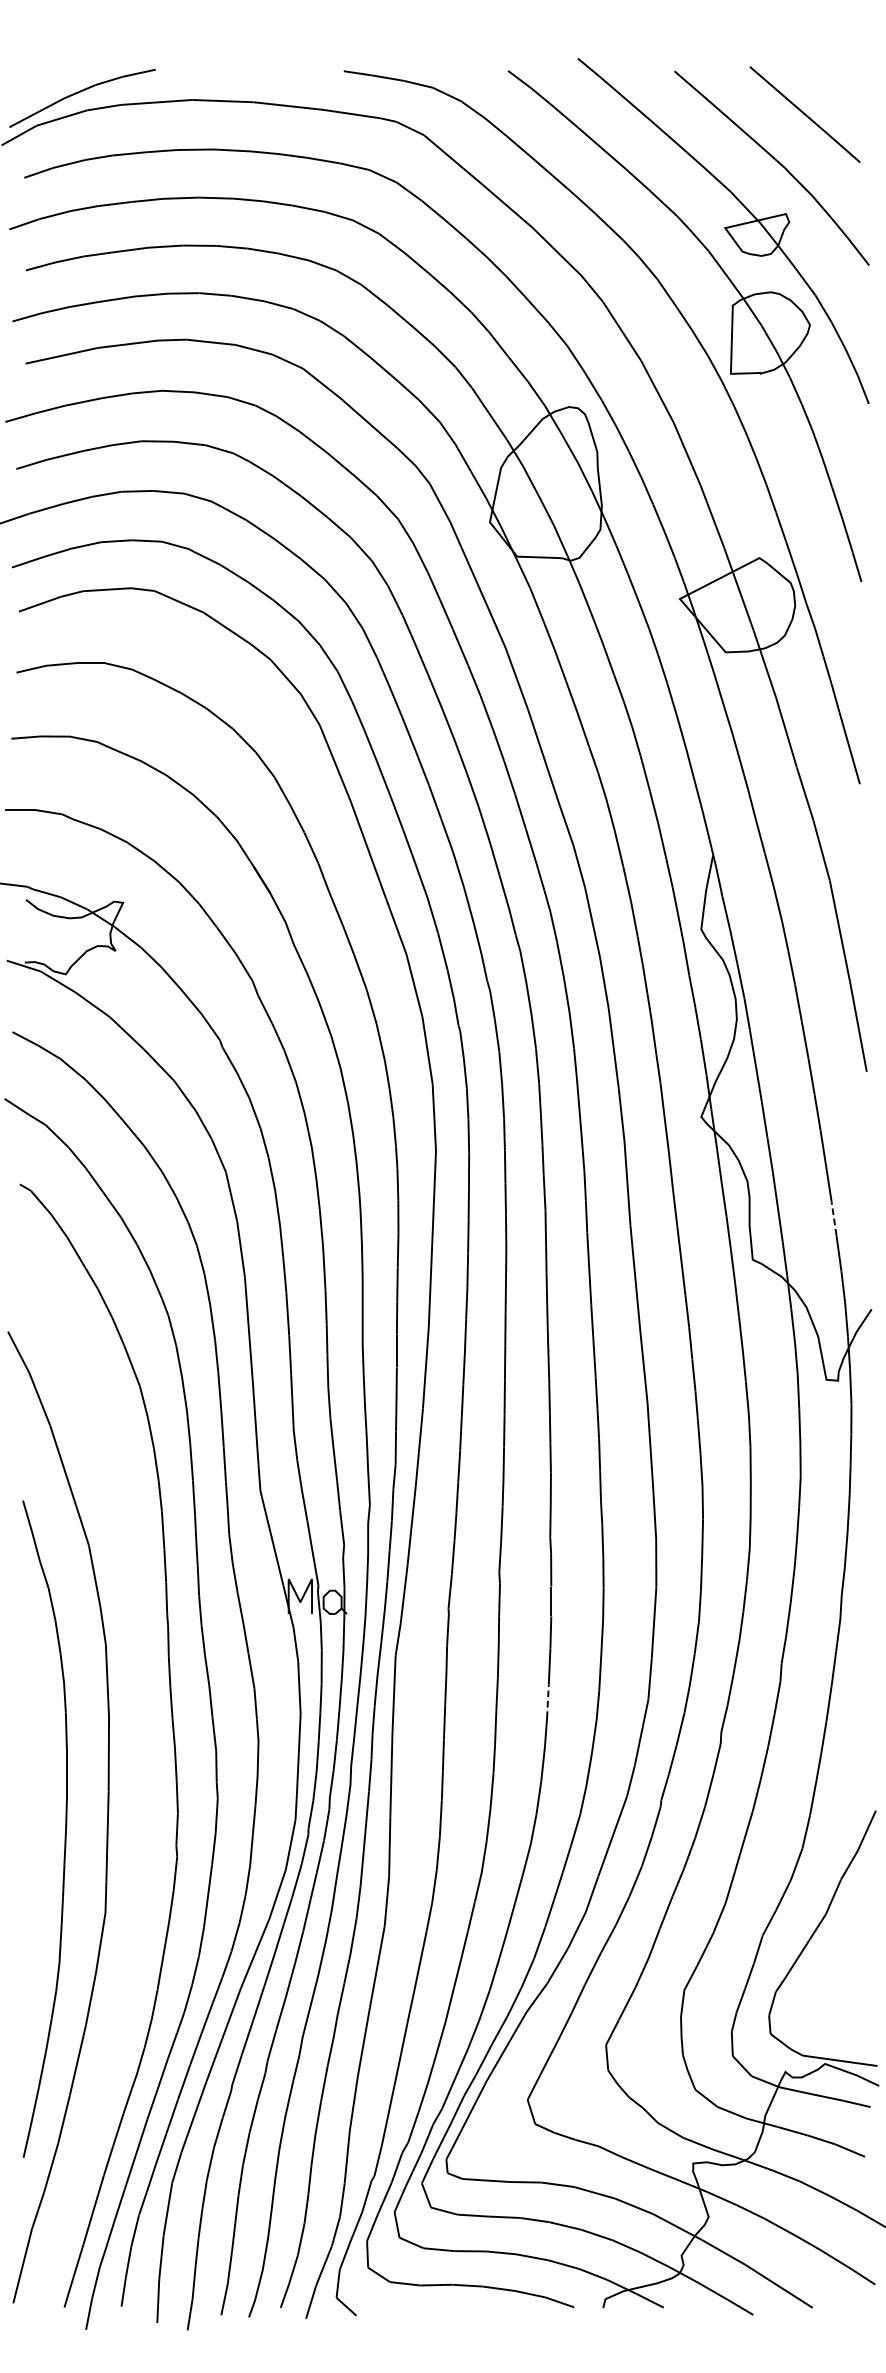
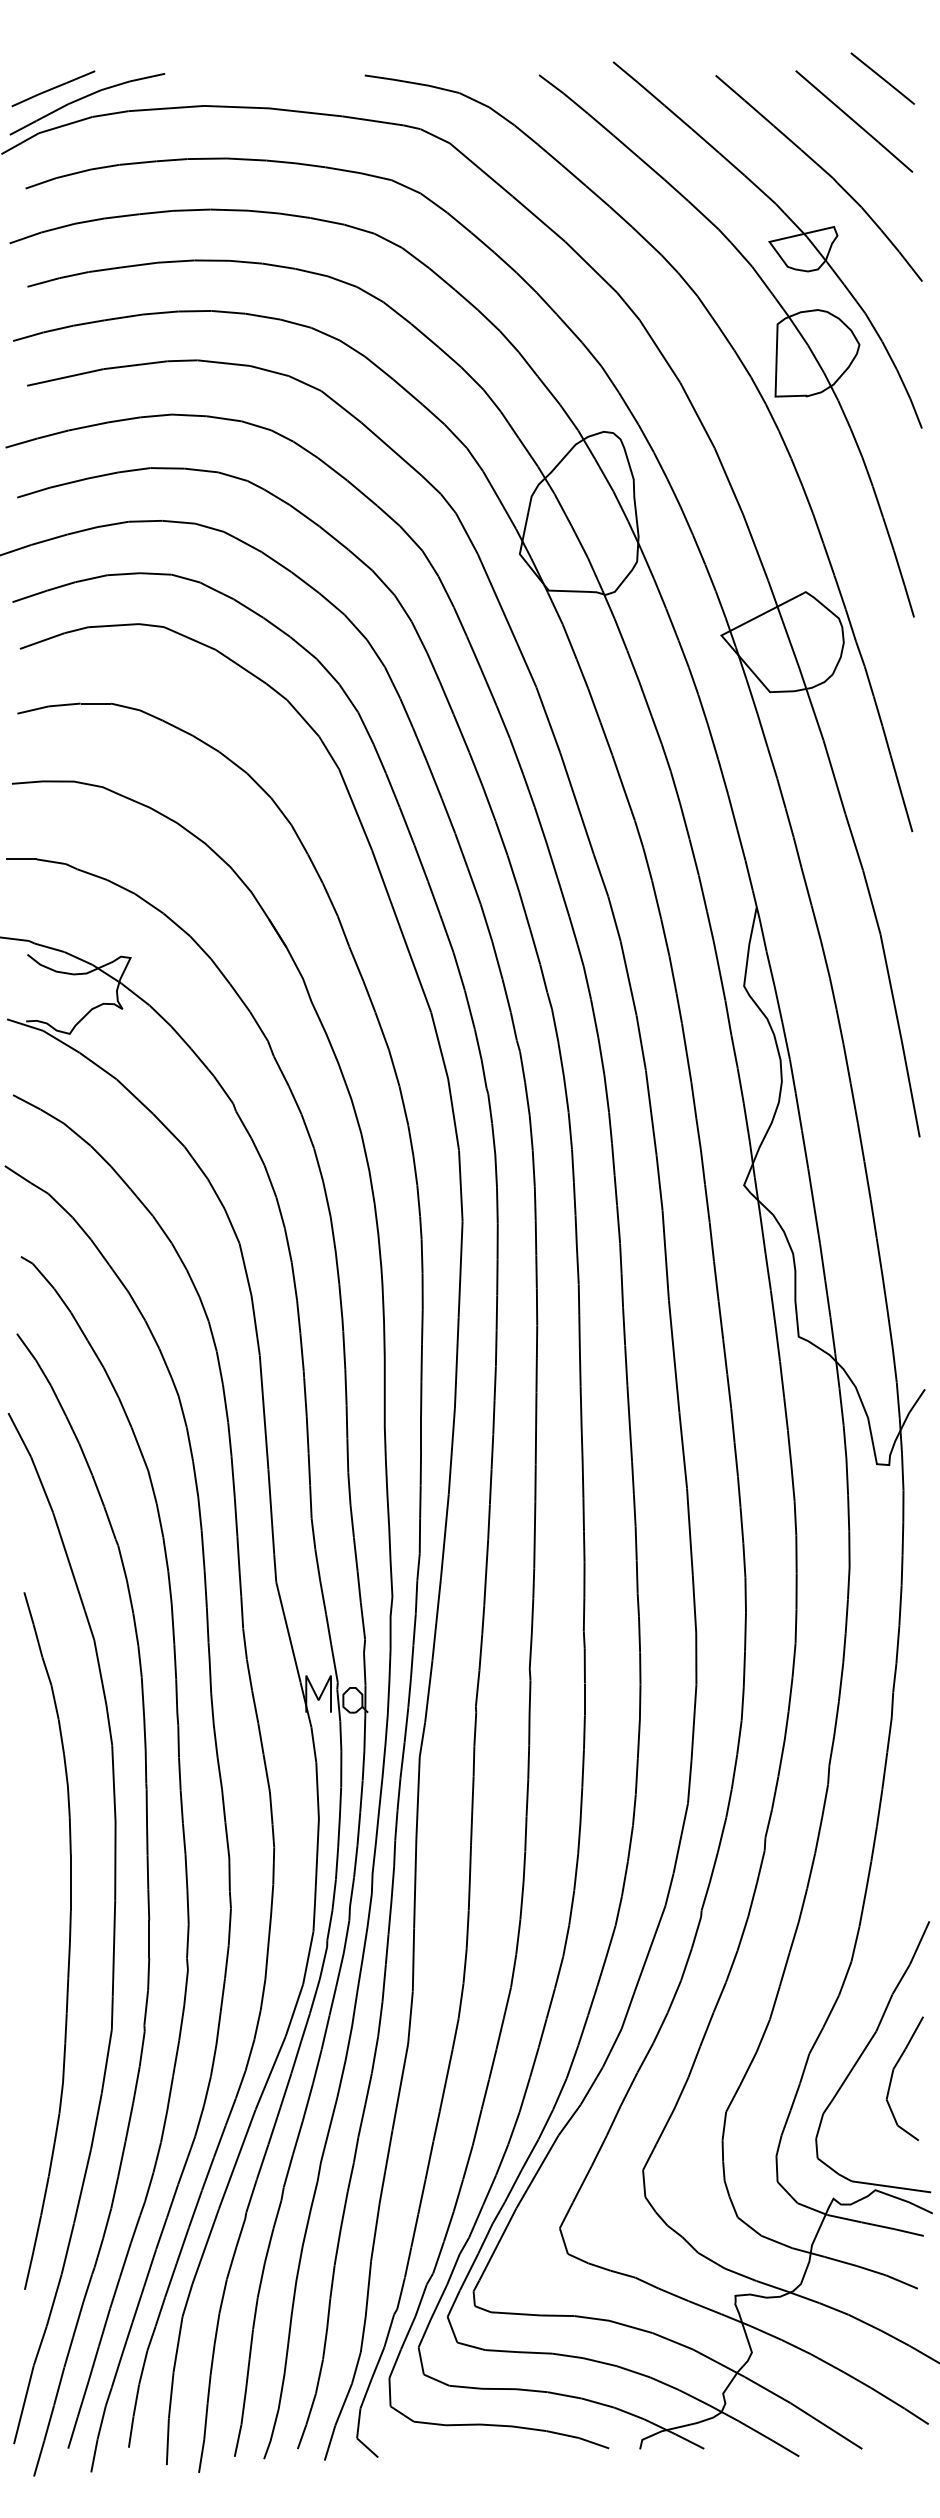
line: (831, 74) -> (882, 78), added
line: (50, 83) -> (53, 88), added
line: (834, 1219) -> (885, 1293), dashed -> solid
line: (548, 1701) -> (581, 1805), dashed -> solid
part: (139, 1794) -> (147, 1904), added
part: (842, 1954) -> (893, 2074), added

